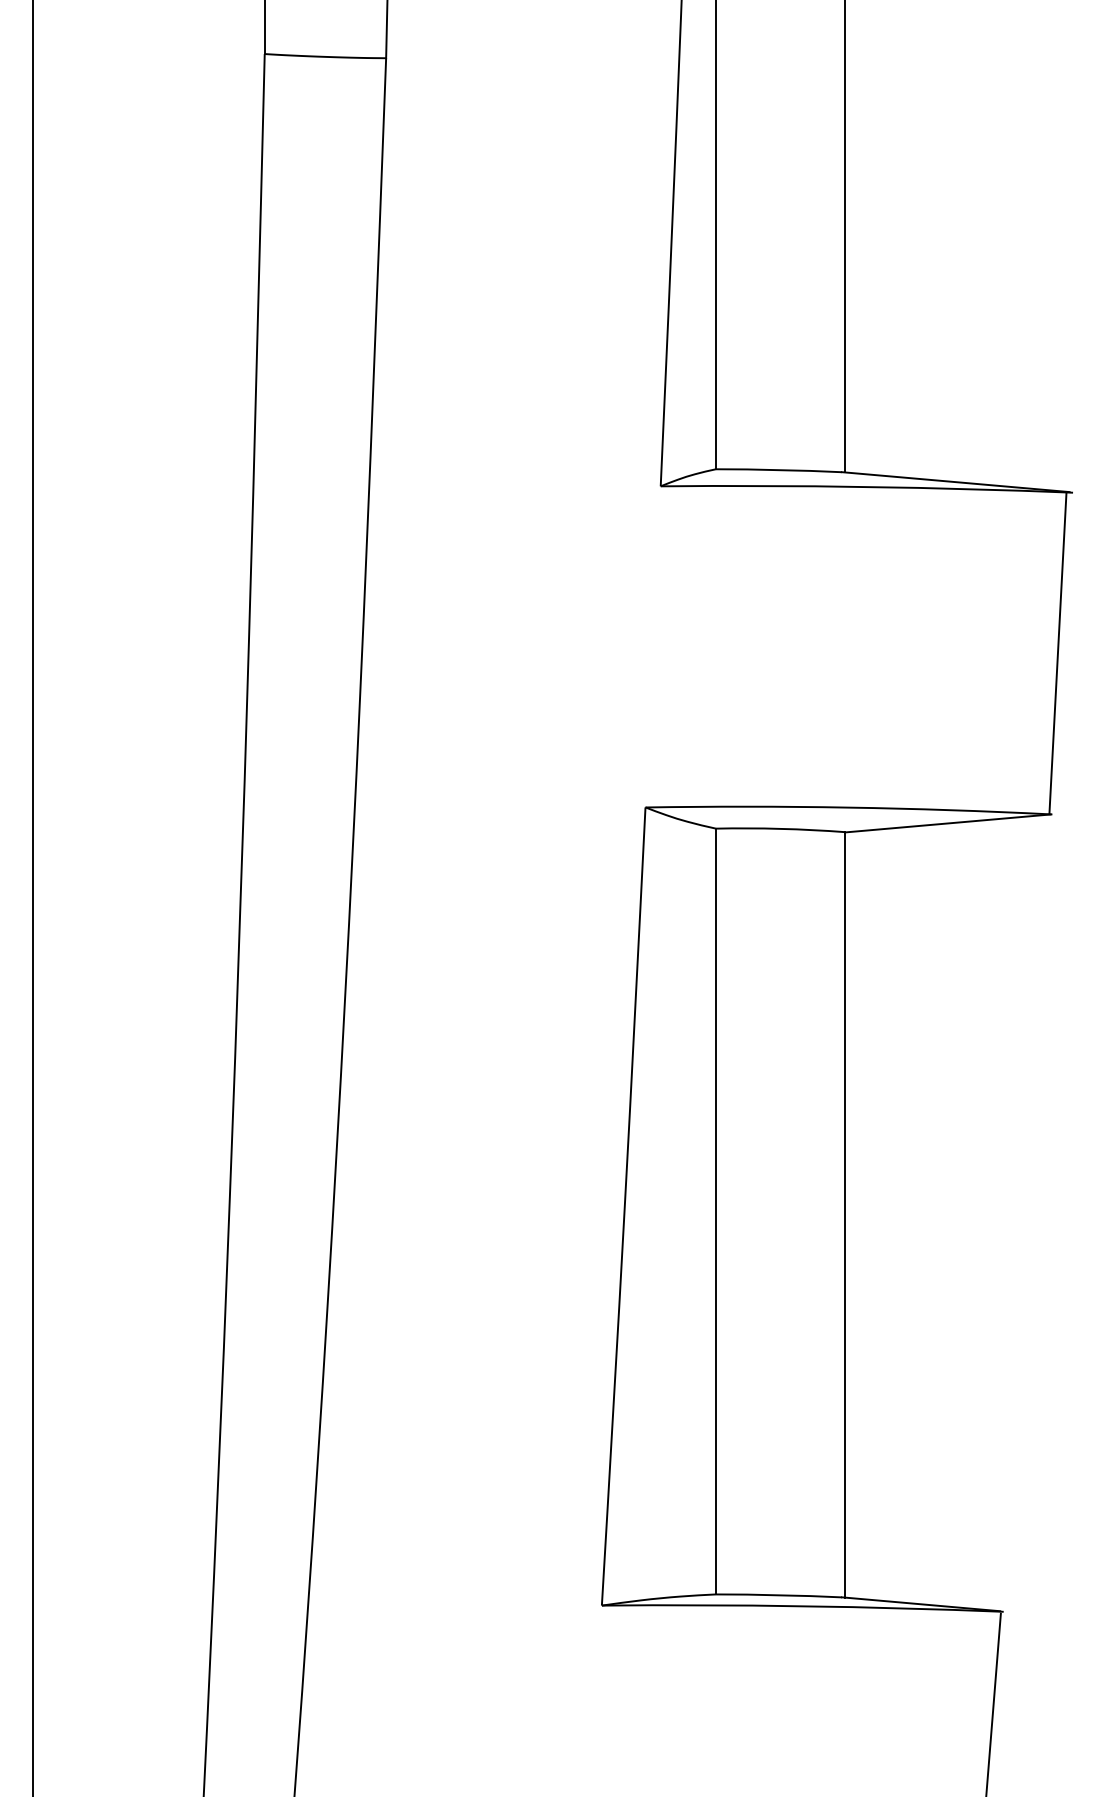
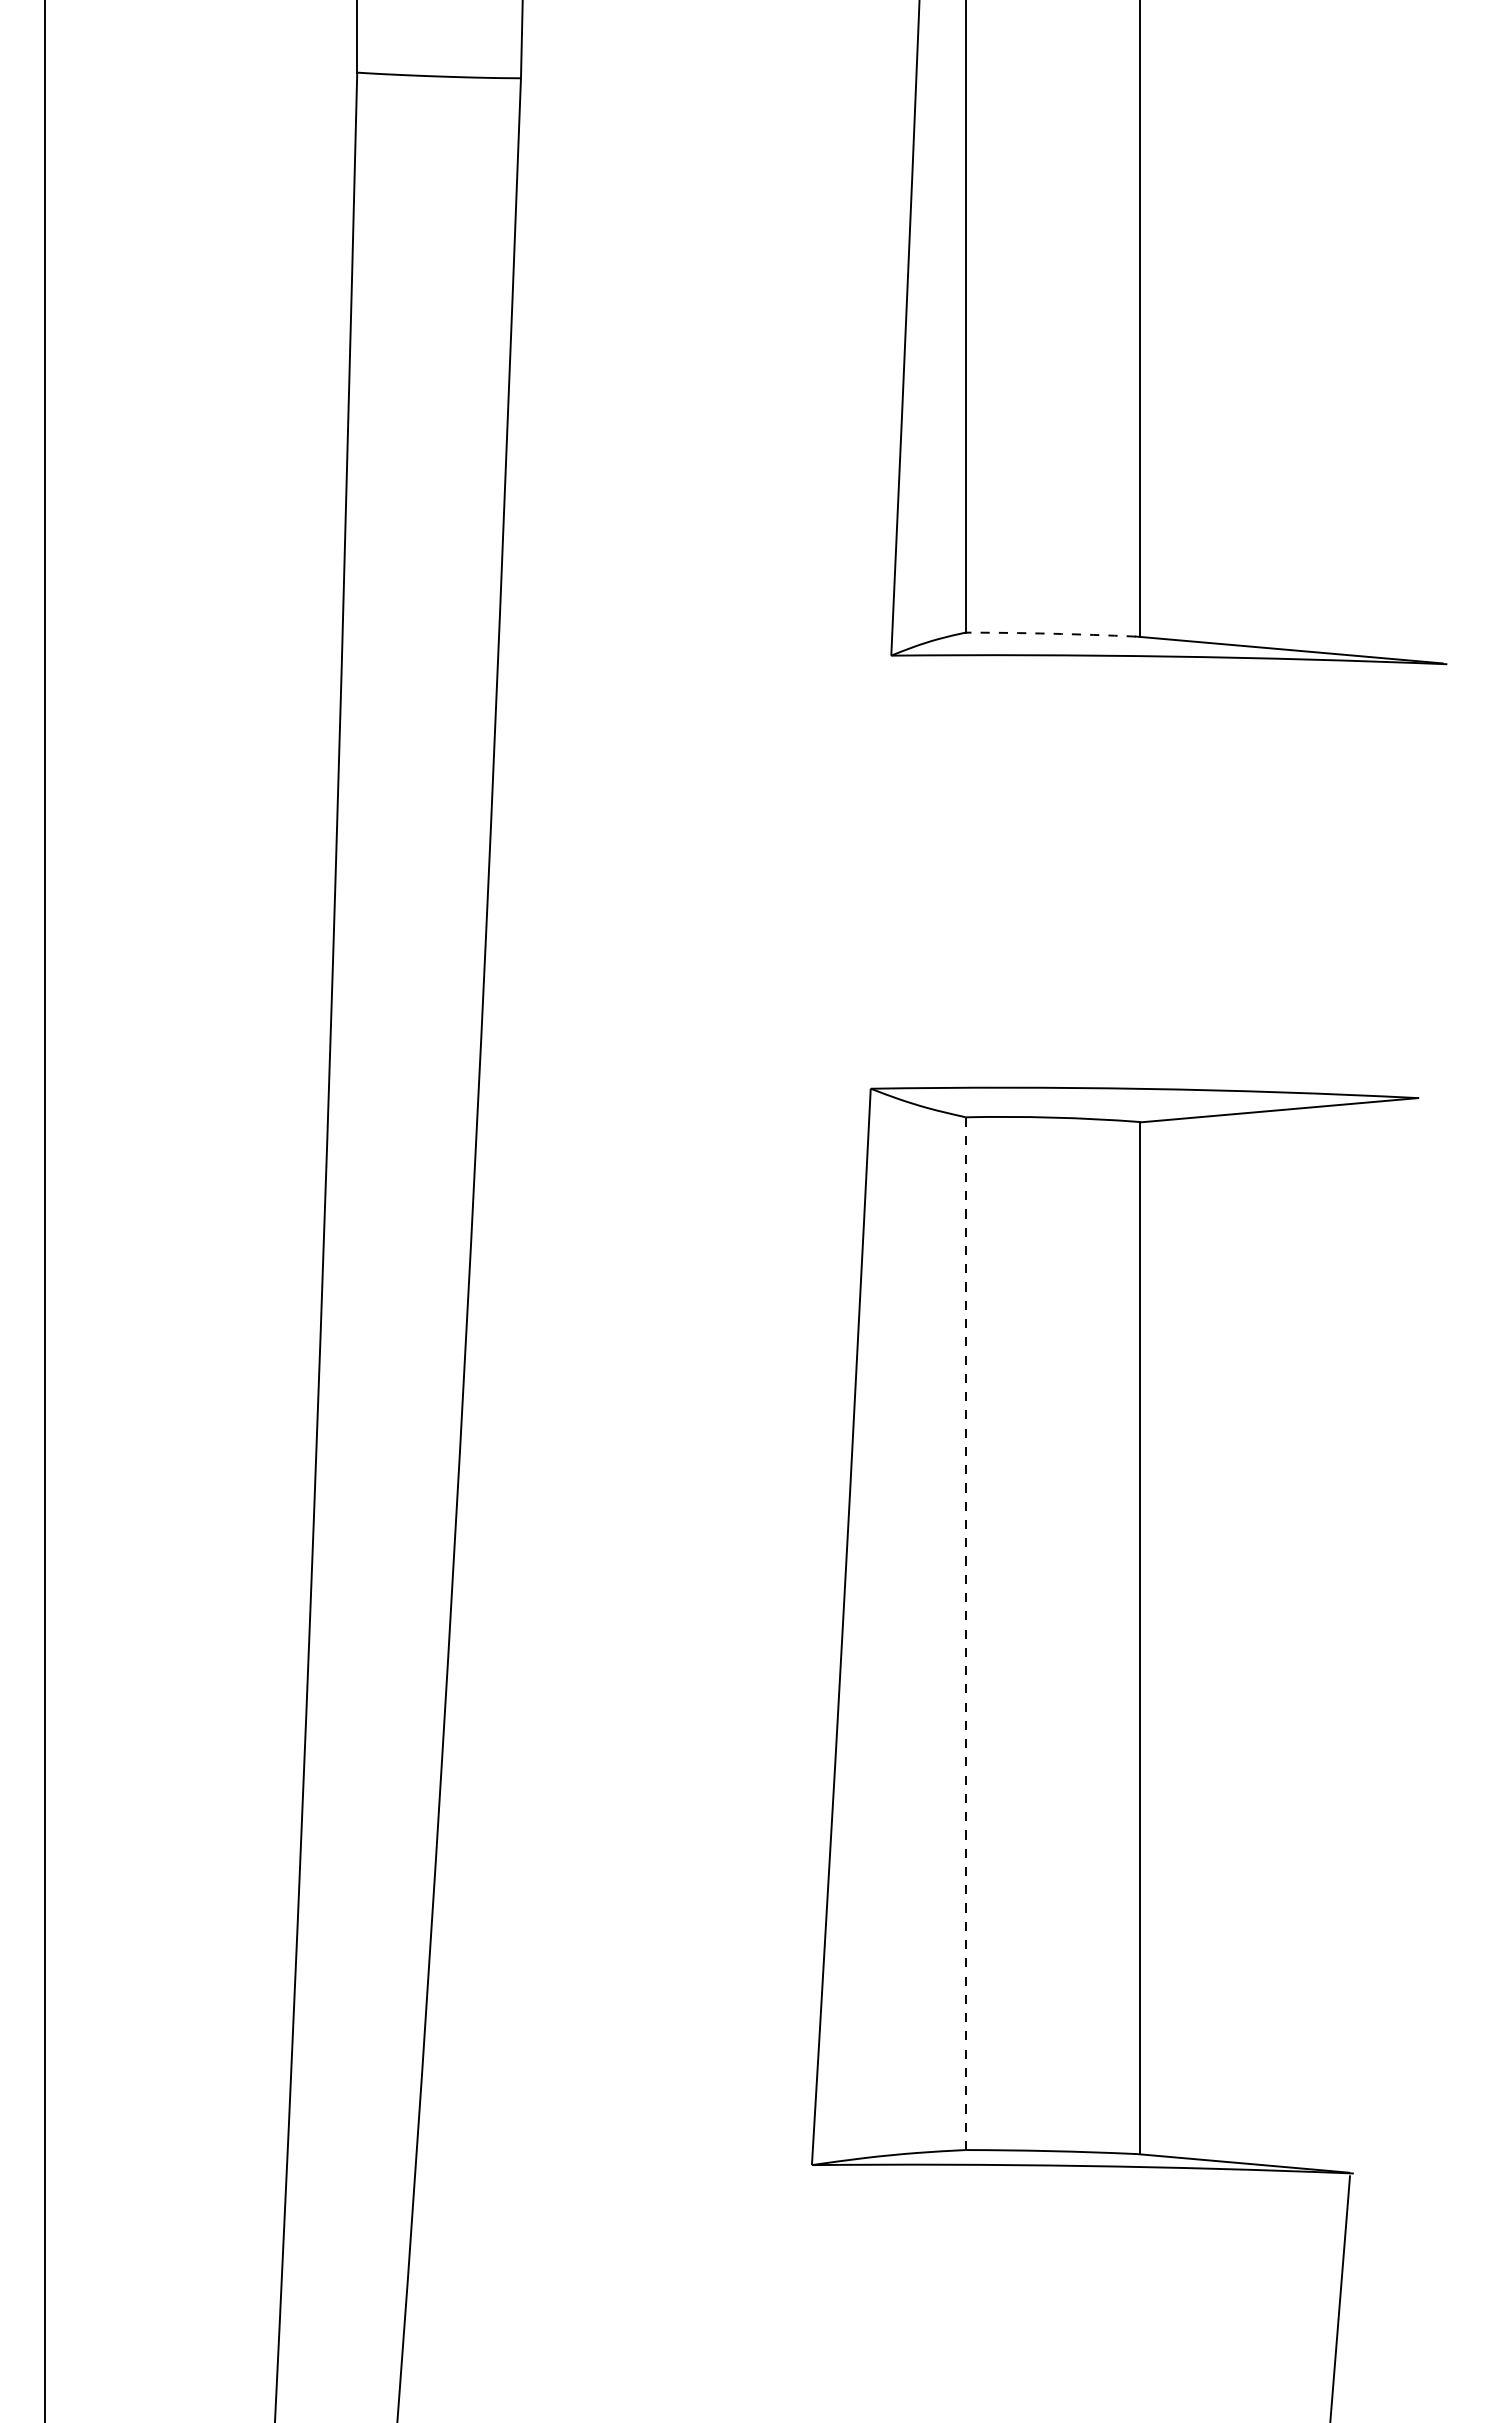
arc: (778, 469) -> (1050, 633), solid -> dashed
line: (1057, 653) -> (1426, 881), removed
line: (715, 1211) -> (965, 1633), solid -> dashed

